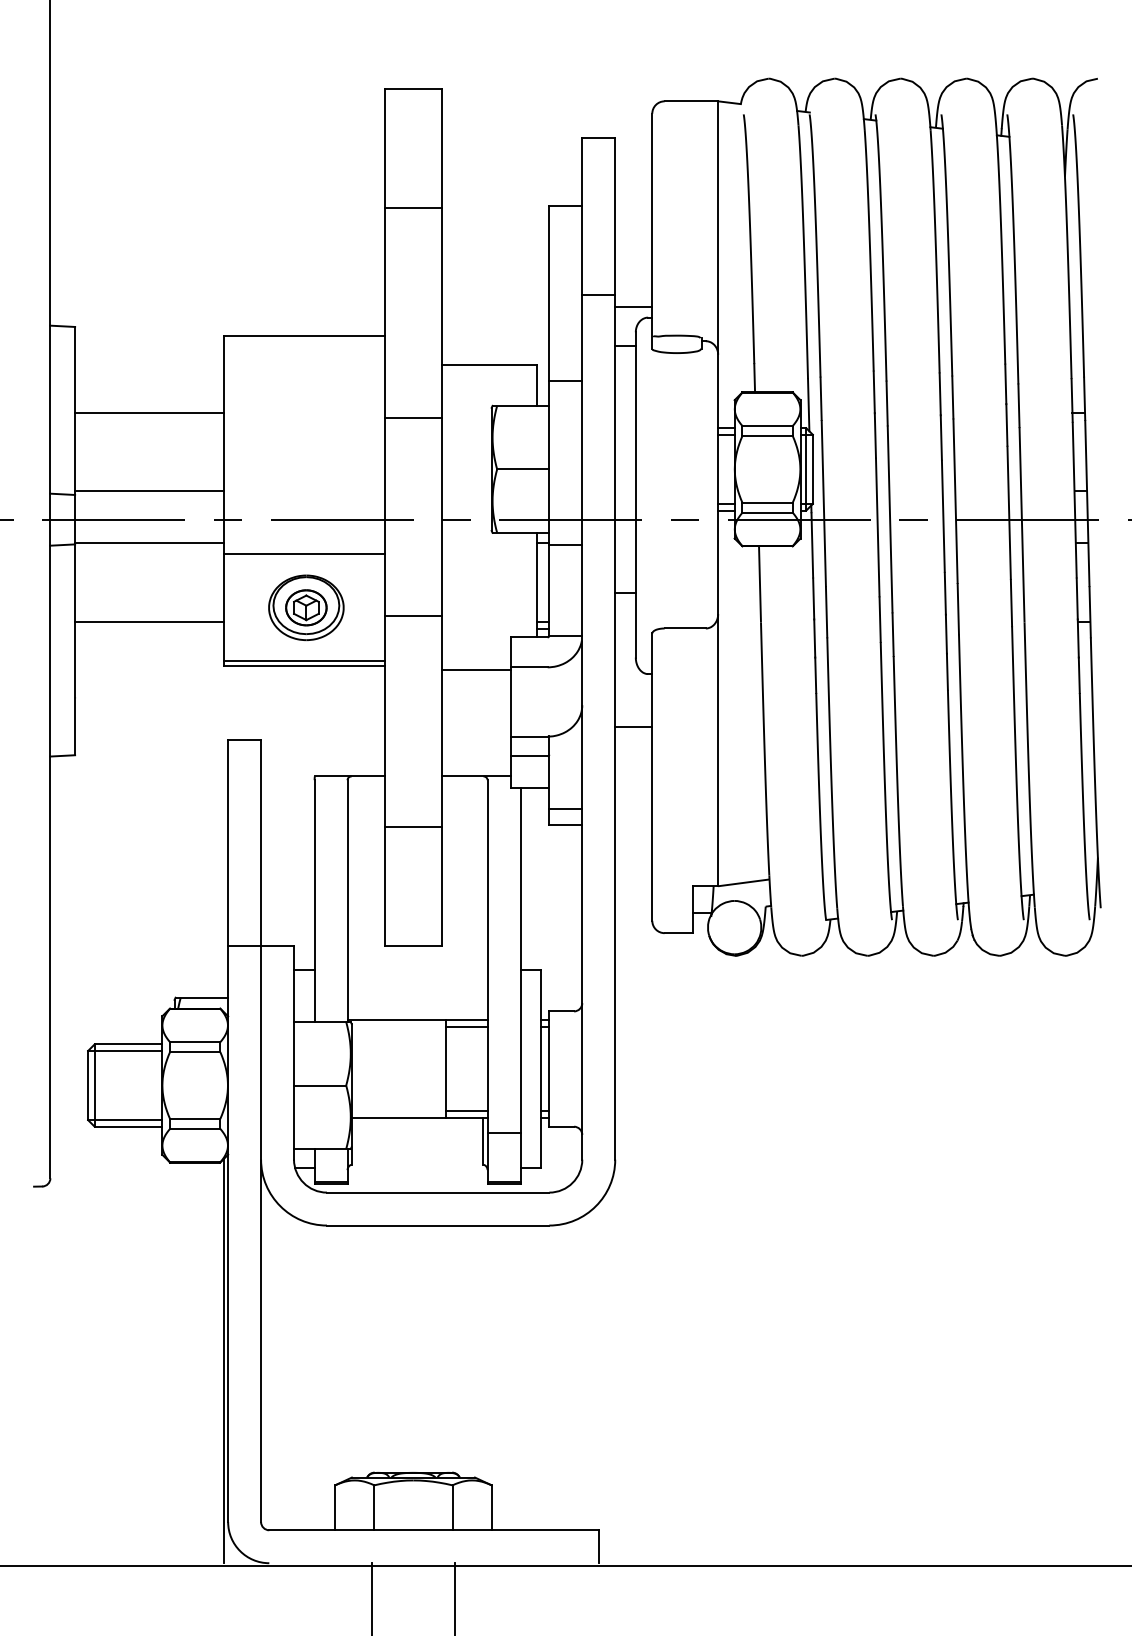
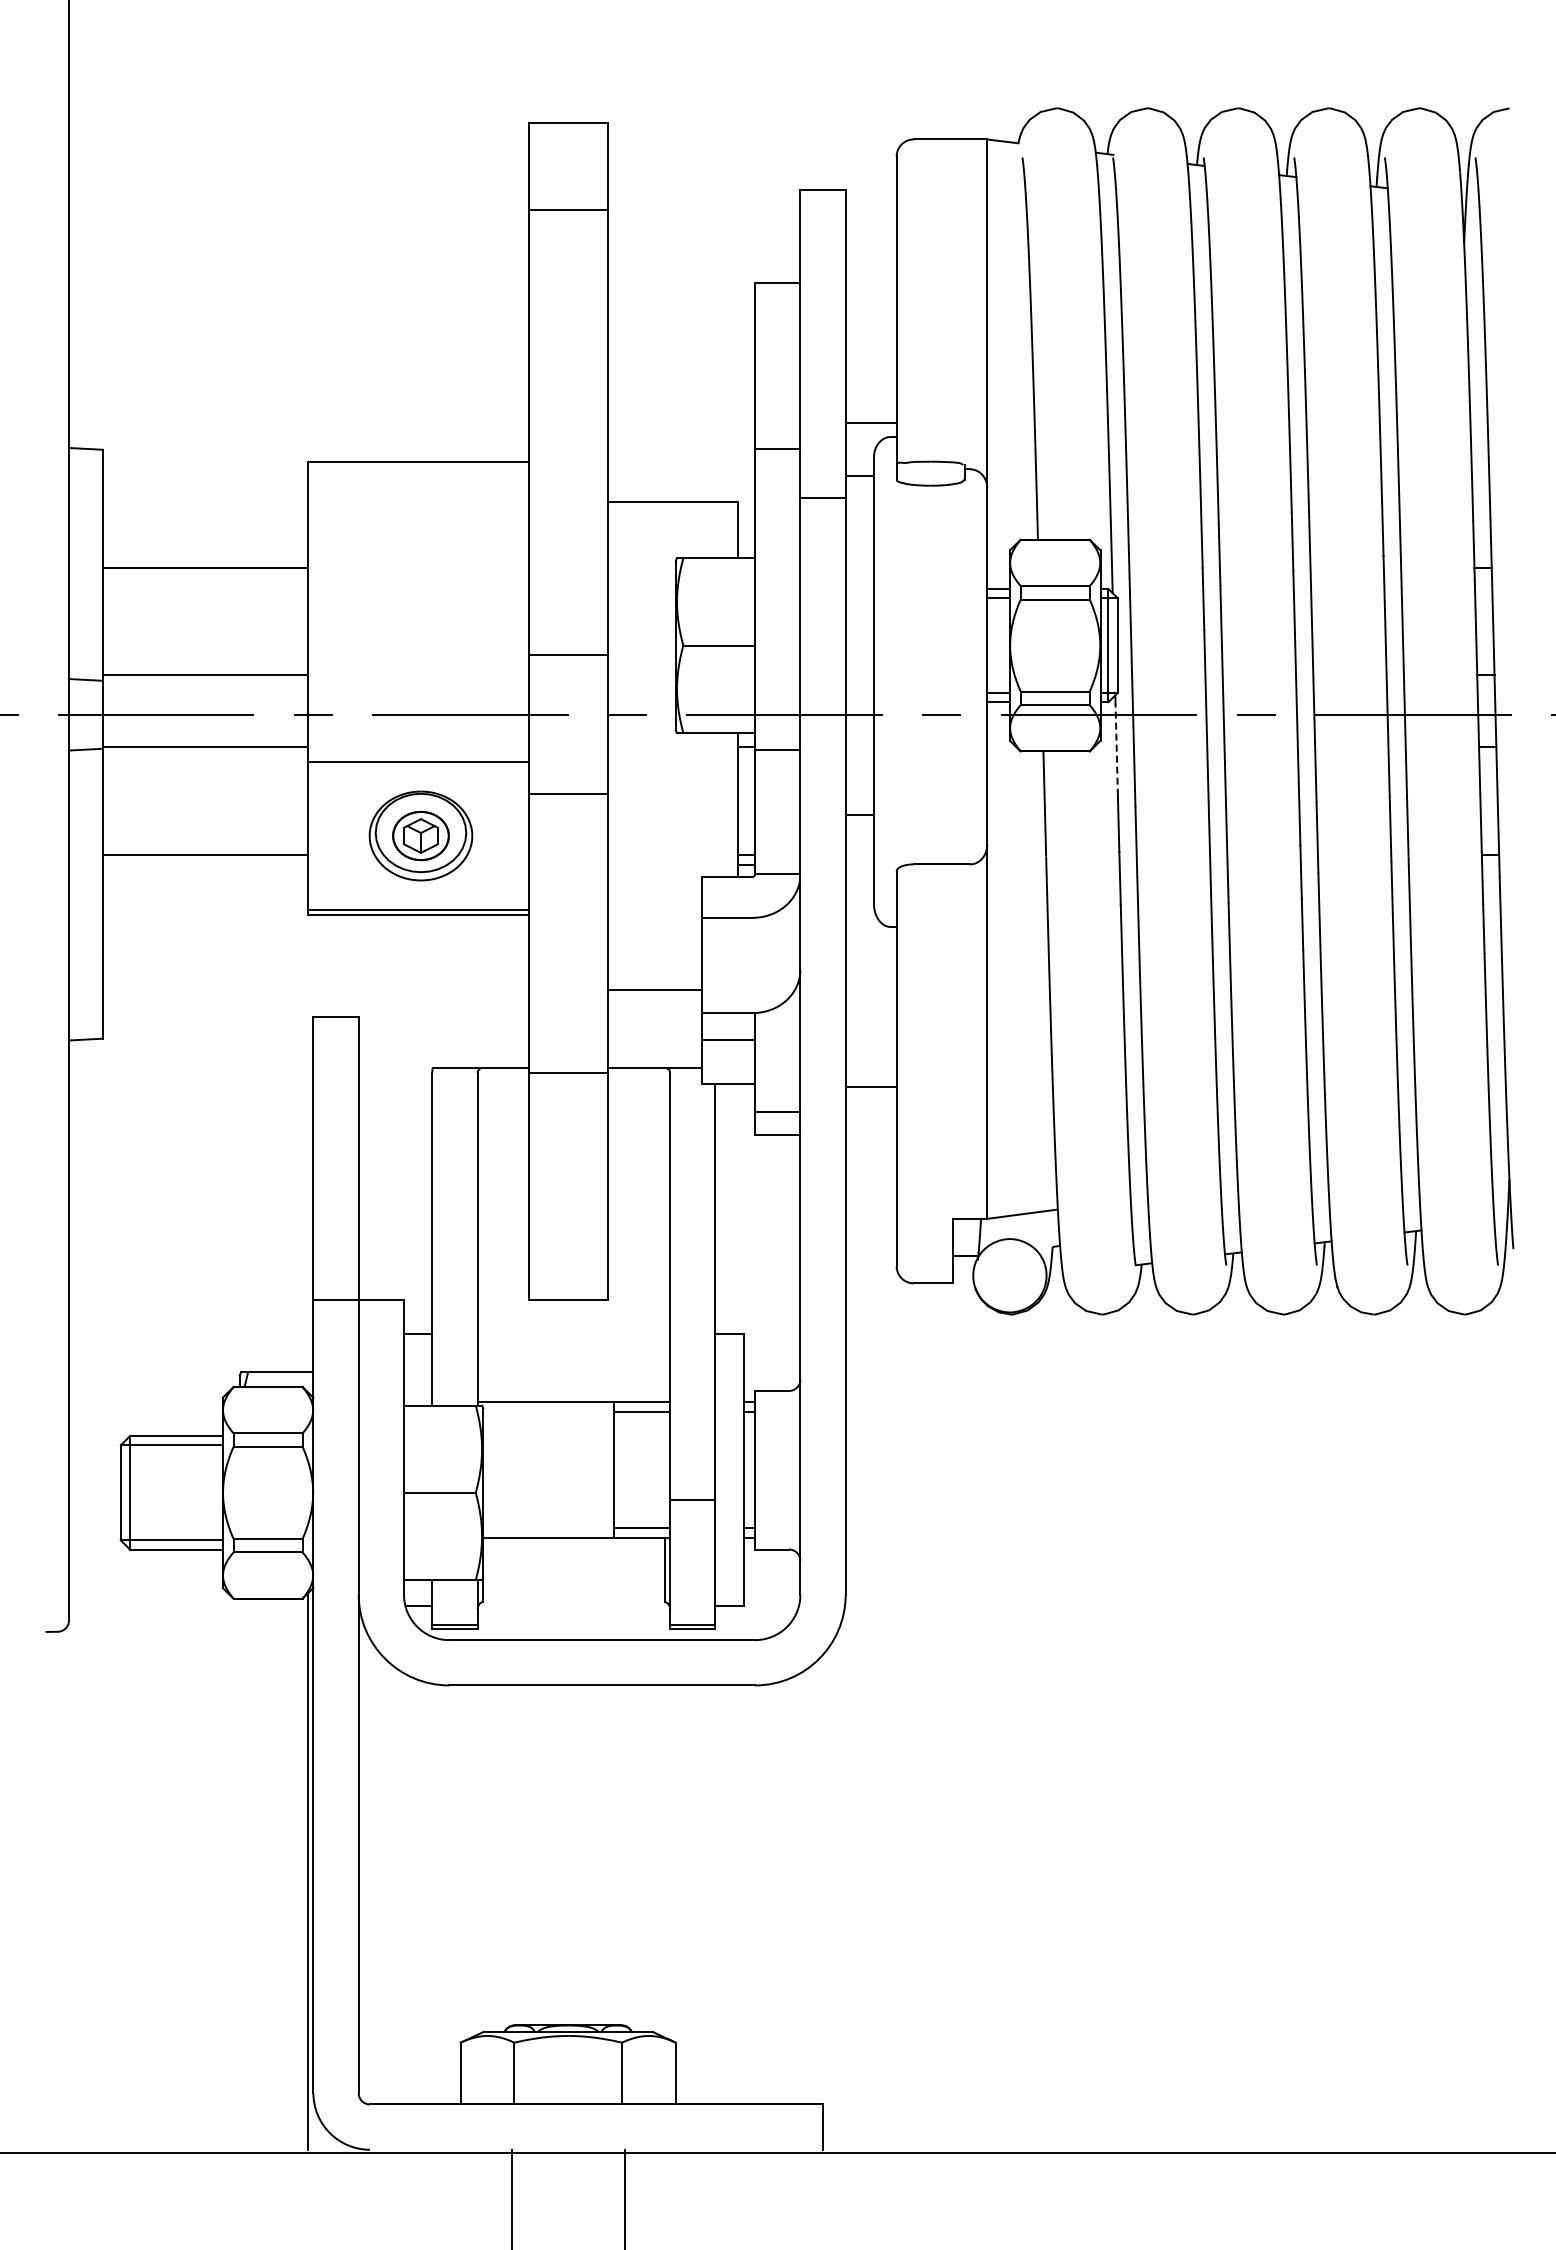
line: (412, 208) -> (567, 210), moved
line: (598, 294) -> (822, 497), moved
line: (565, 380) -> (777, 448), moved
line: (412, 418) -> (567, 654), moved
line: (812, 544) -> (1116, 749), solid -> dashed
line: (412, 616) -> (567, 794), moved
line: (476, 669) -> (654, 989), moved
line: (633, 727) -> (870, 1087), moved
line: (412, 826) -> (567, 1072), moved
line: (503, 1133) -> (692, 1500), moved

